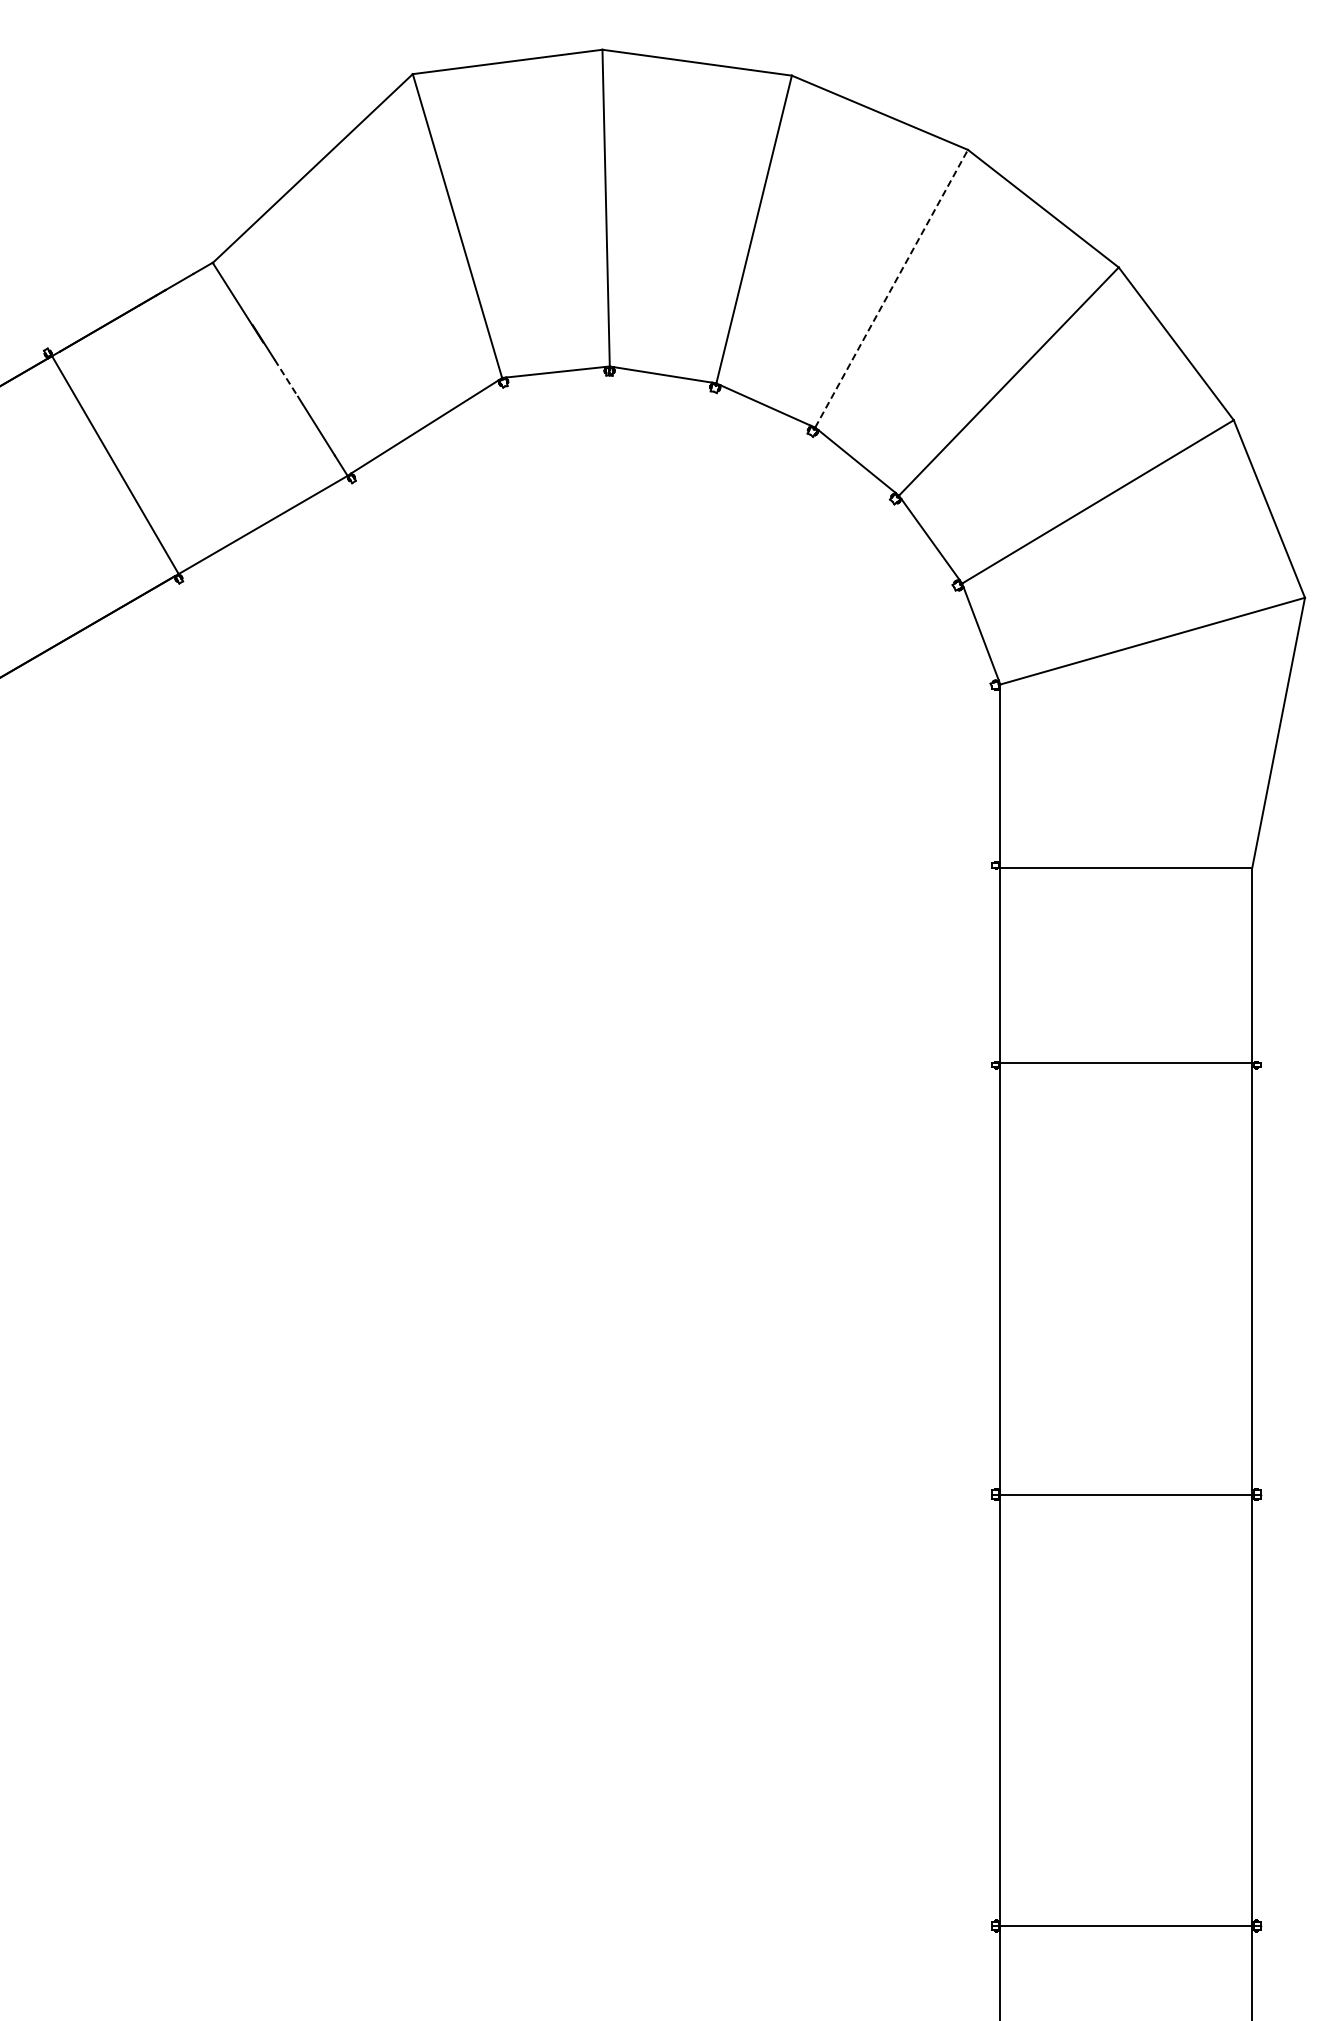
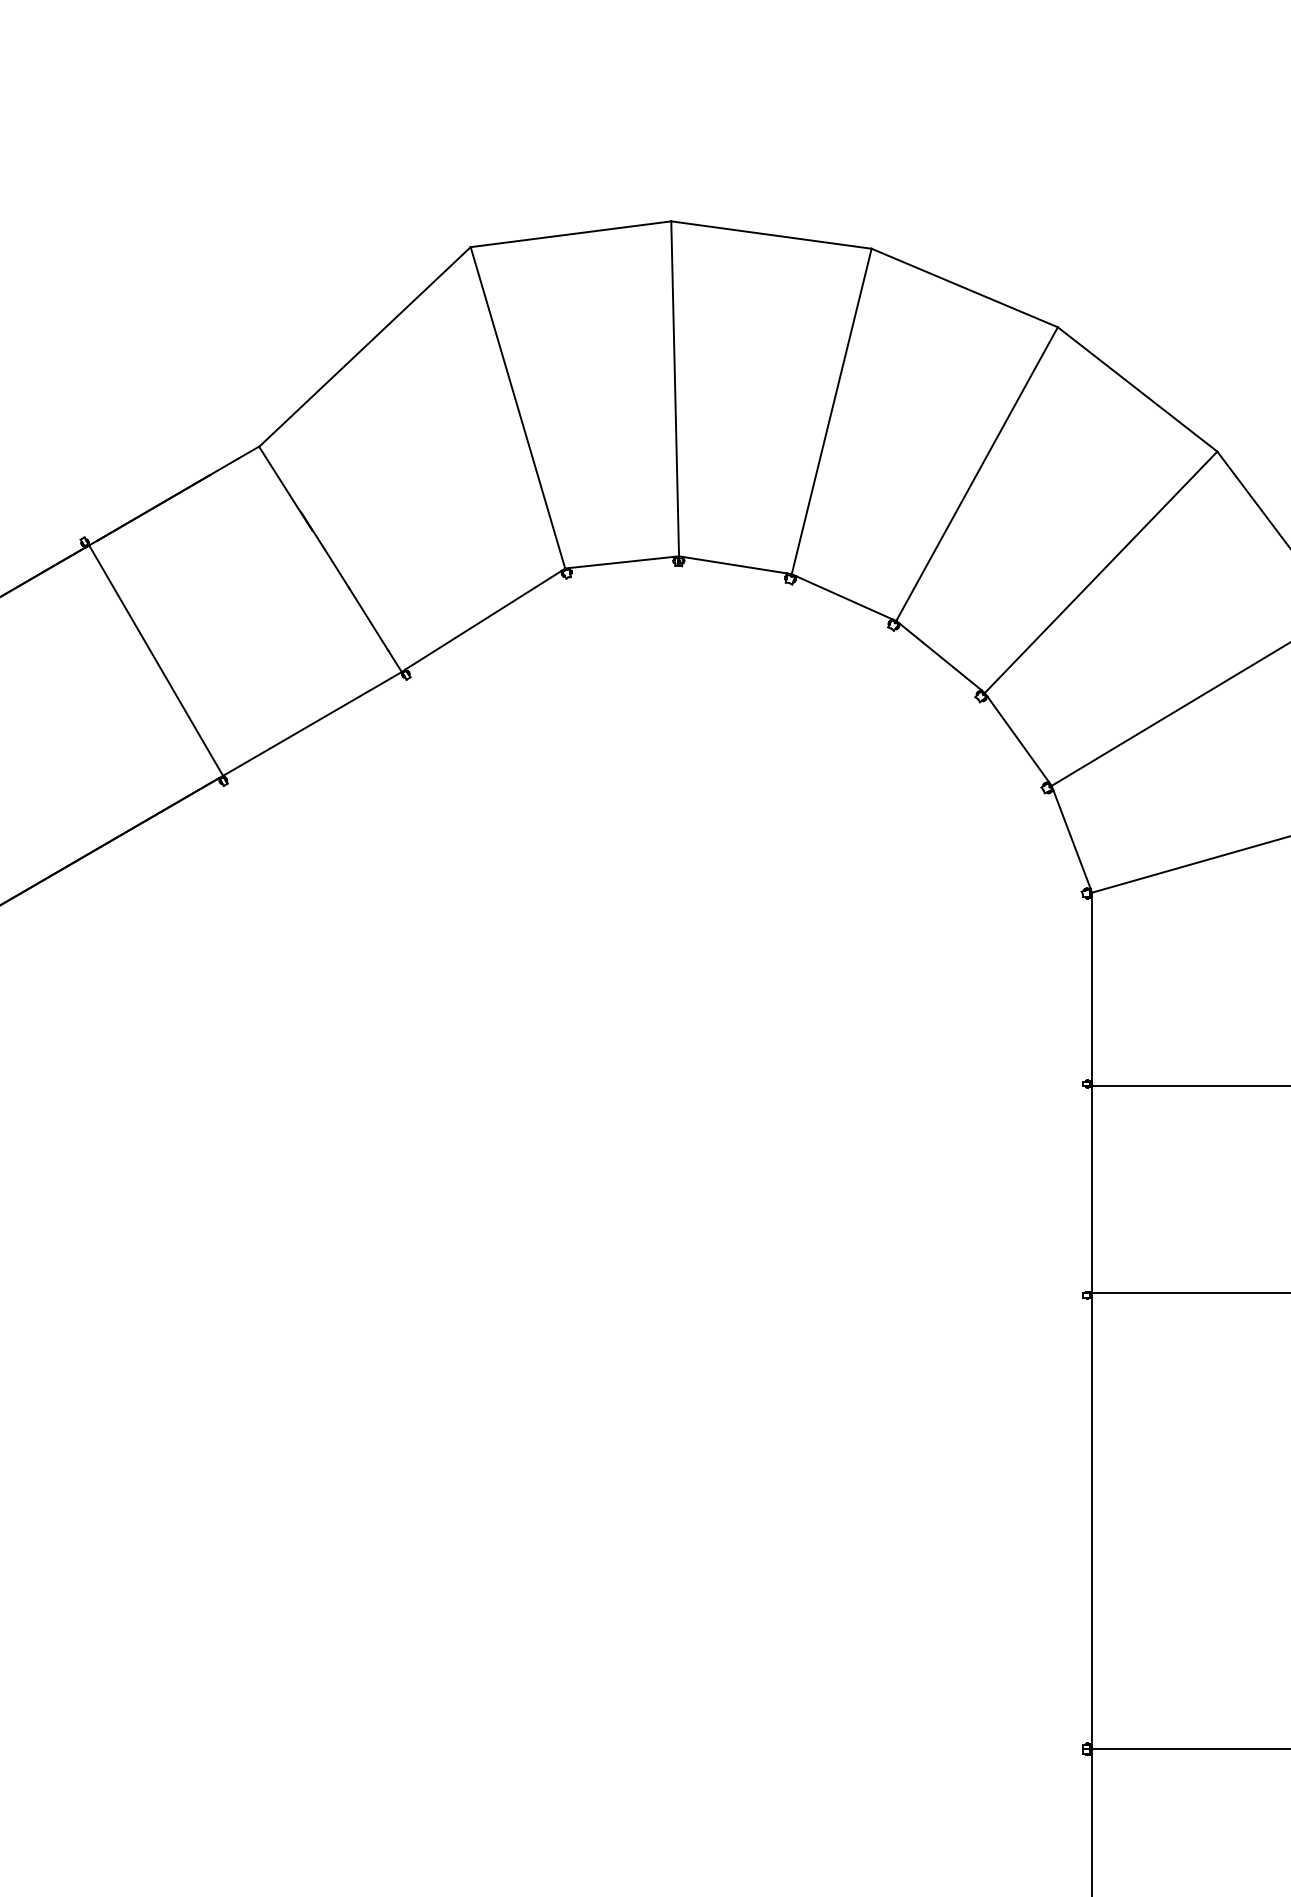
line: (891, 288) -> (976, 473), dashed -> solid
line: (286, 378) -> (337, 569), dashed -> solid

